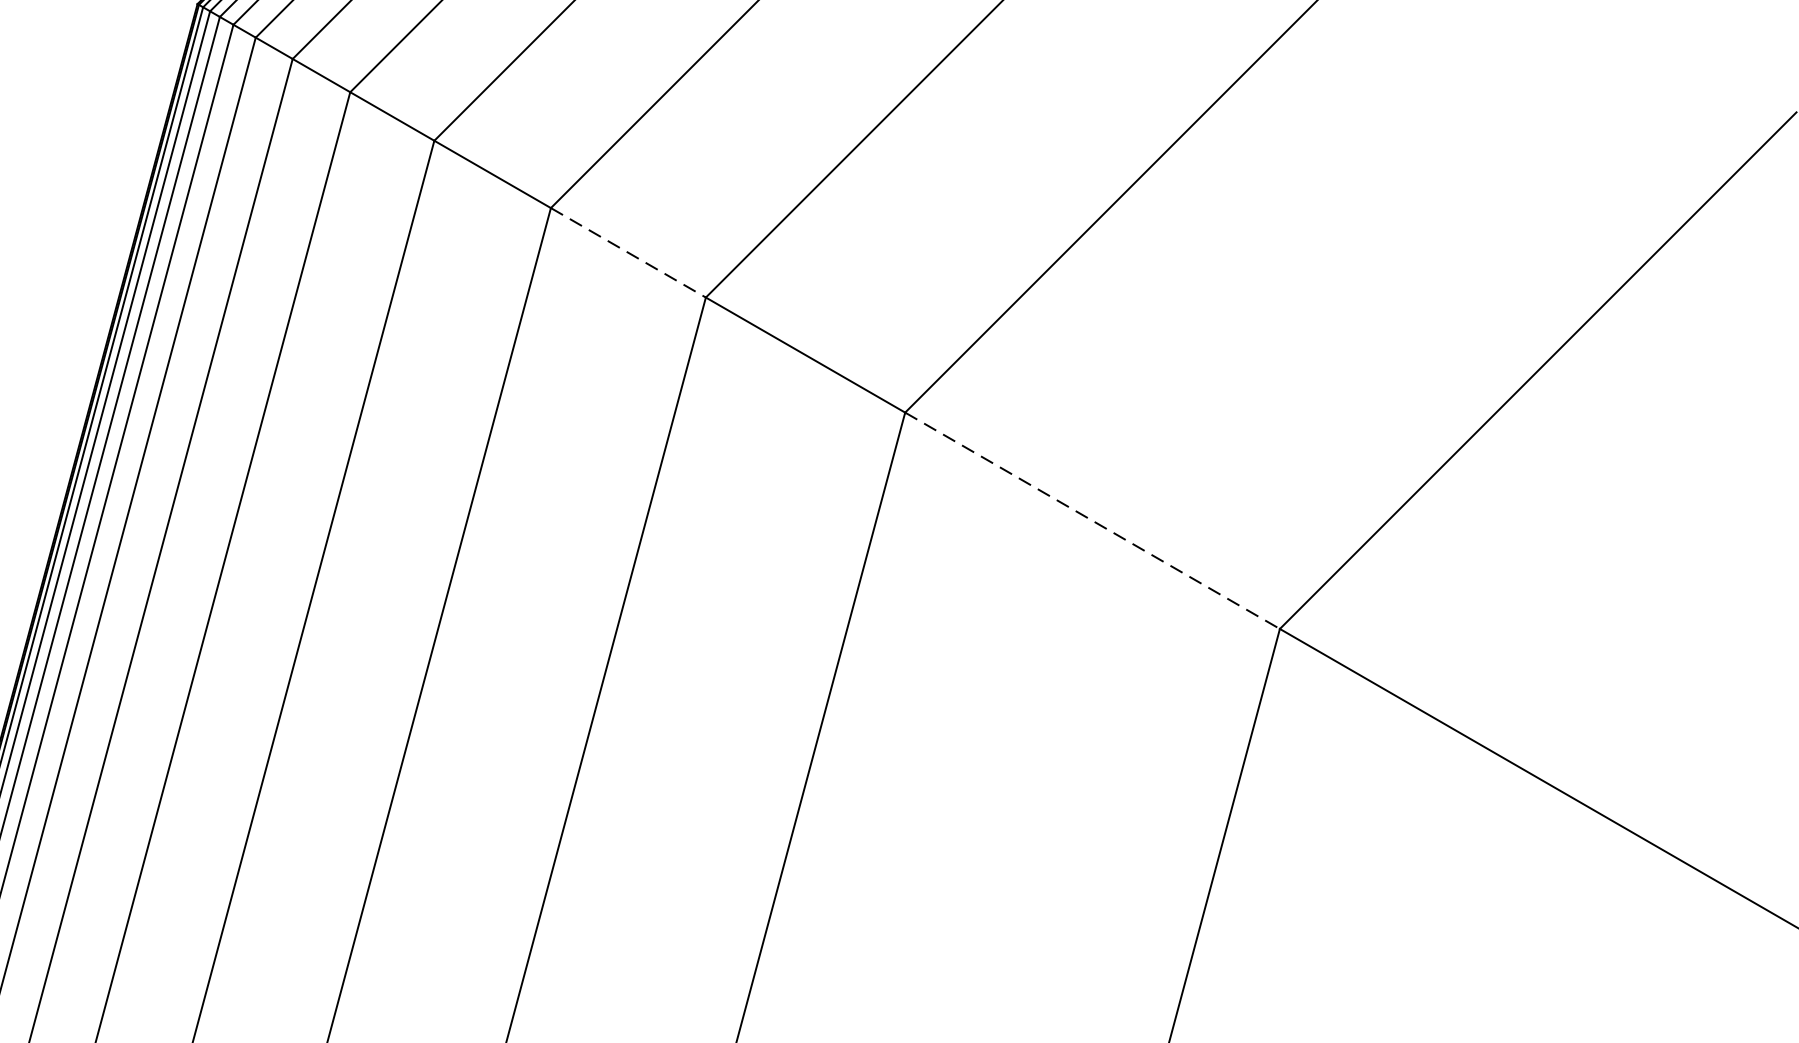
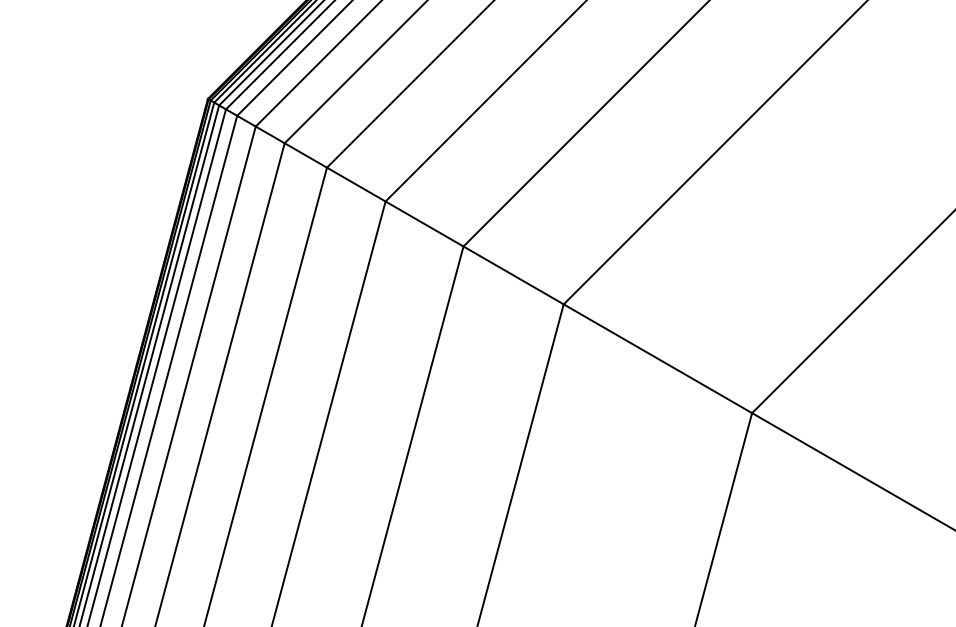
line: (628, 253) -> (424, 224), dashed -> solid
line: (1091, 520) -> (657, 358), dashed -> solid

